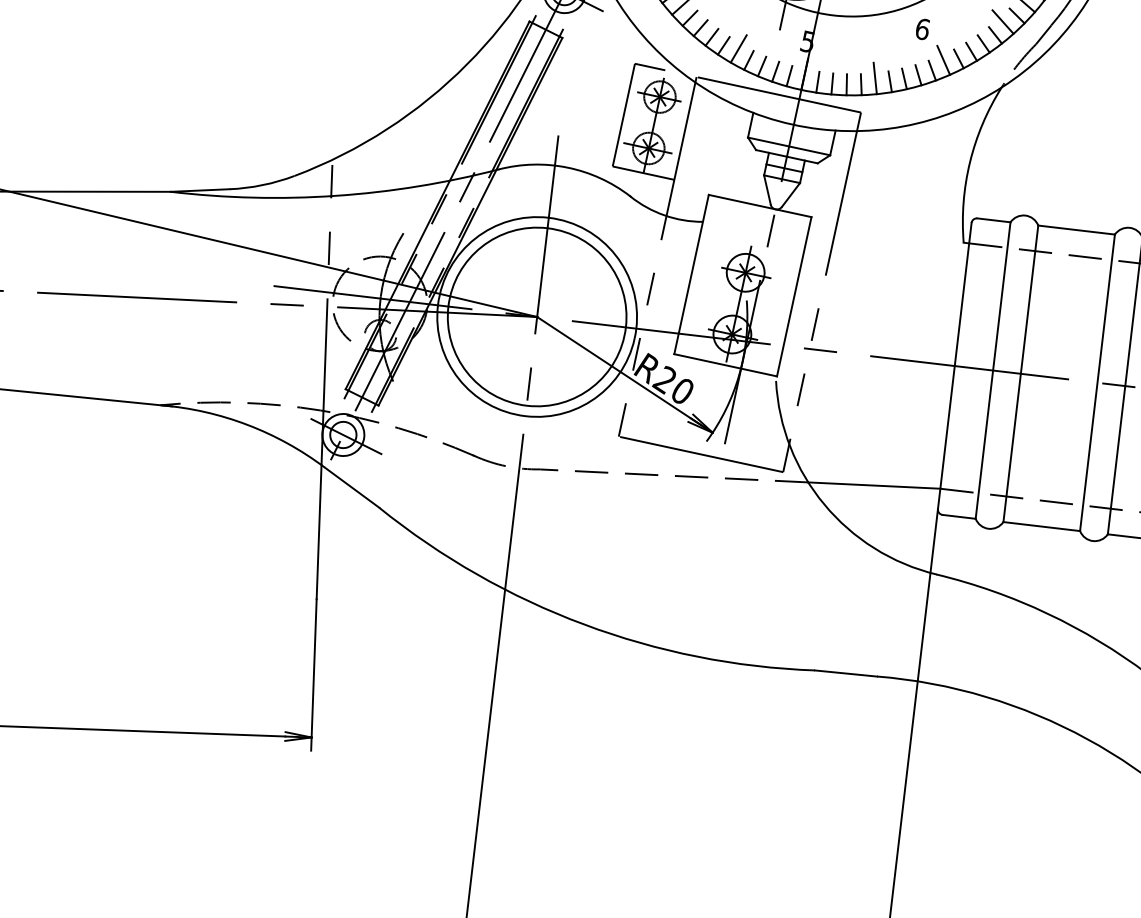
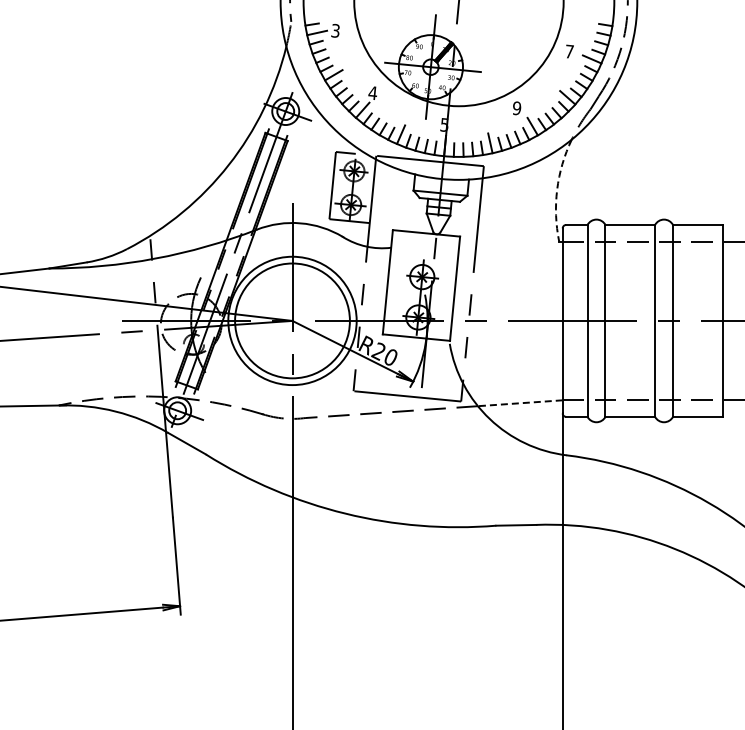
text: (921, 29) -> (516, 108), 6 -> 9
arc: (970, 161) -> (557, 189), solid -> dashed
line: (872, 485) -> (519, 403), solid -> dashed

